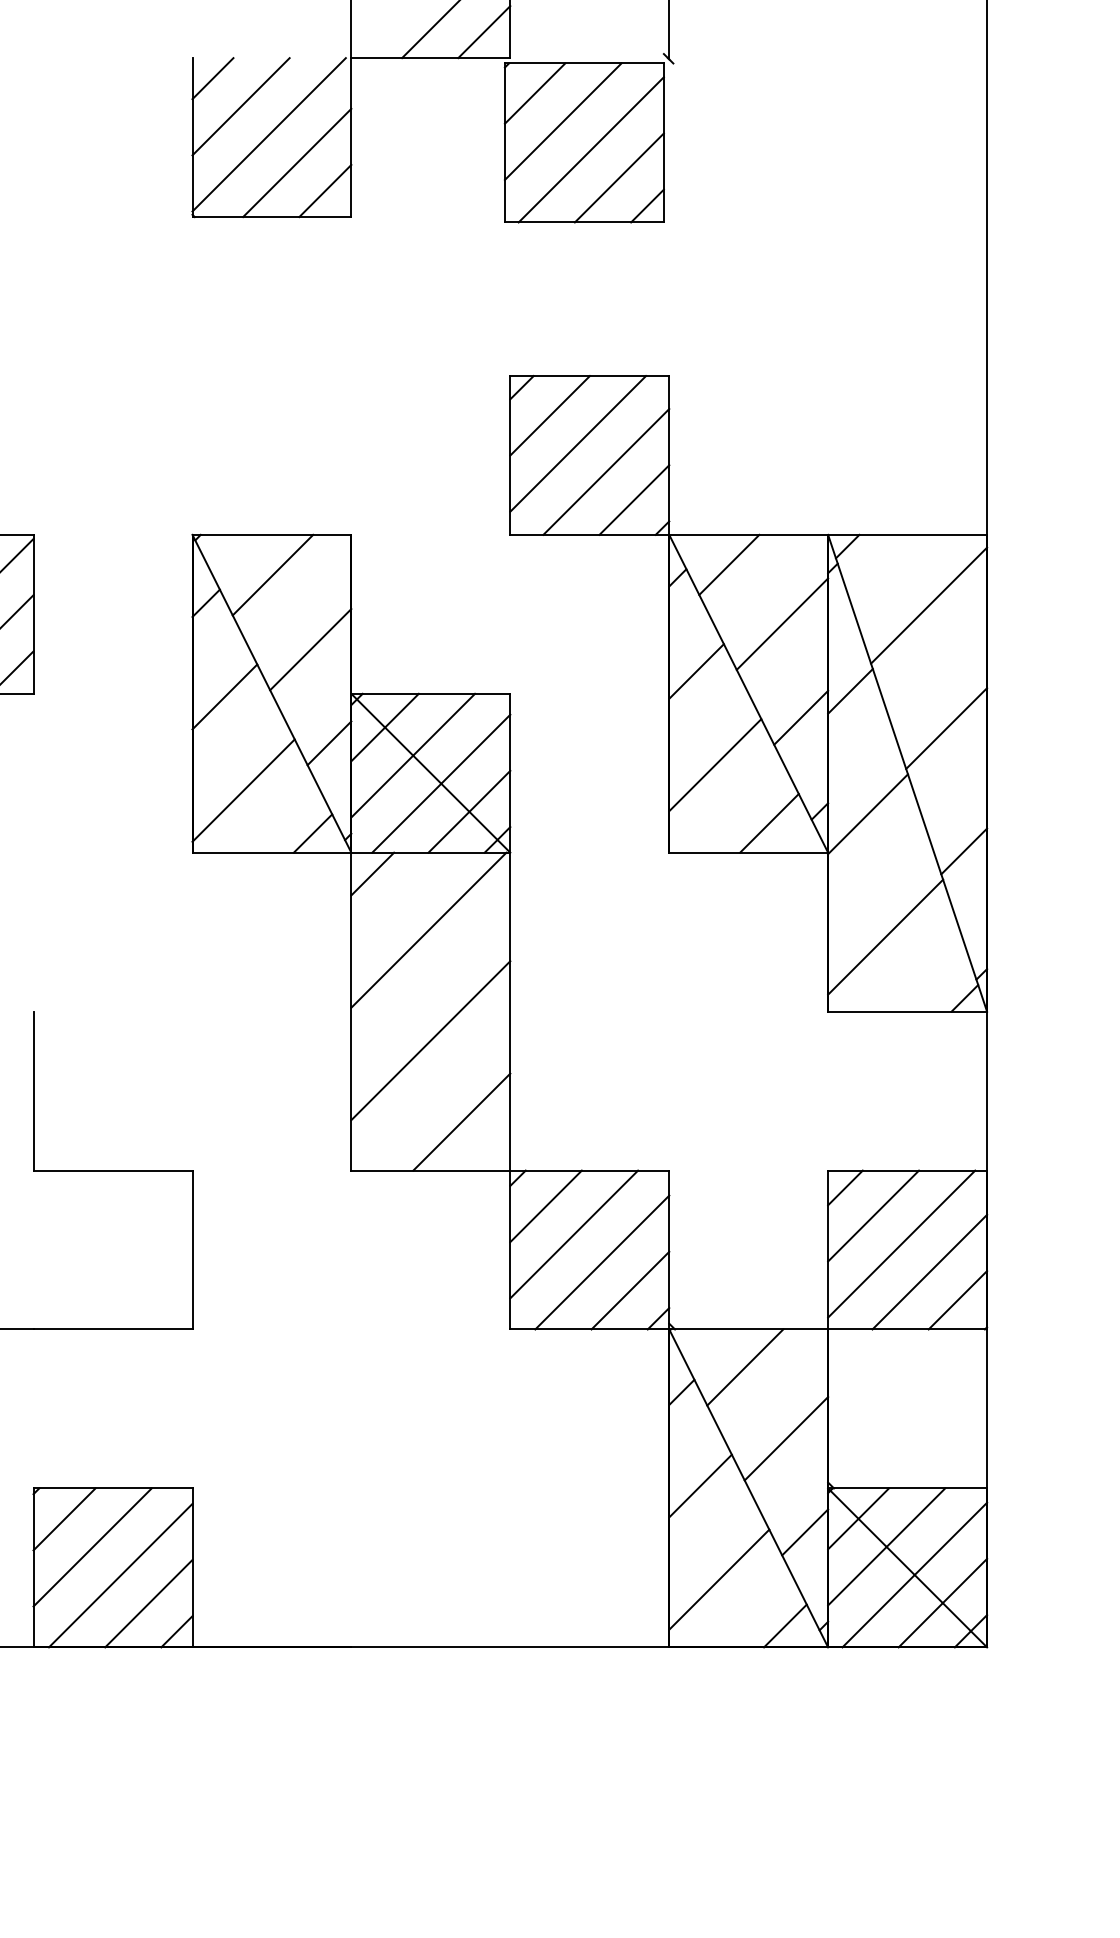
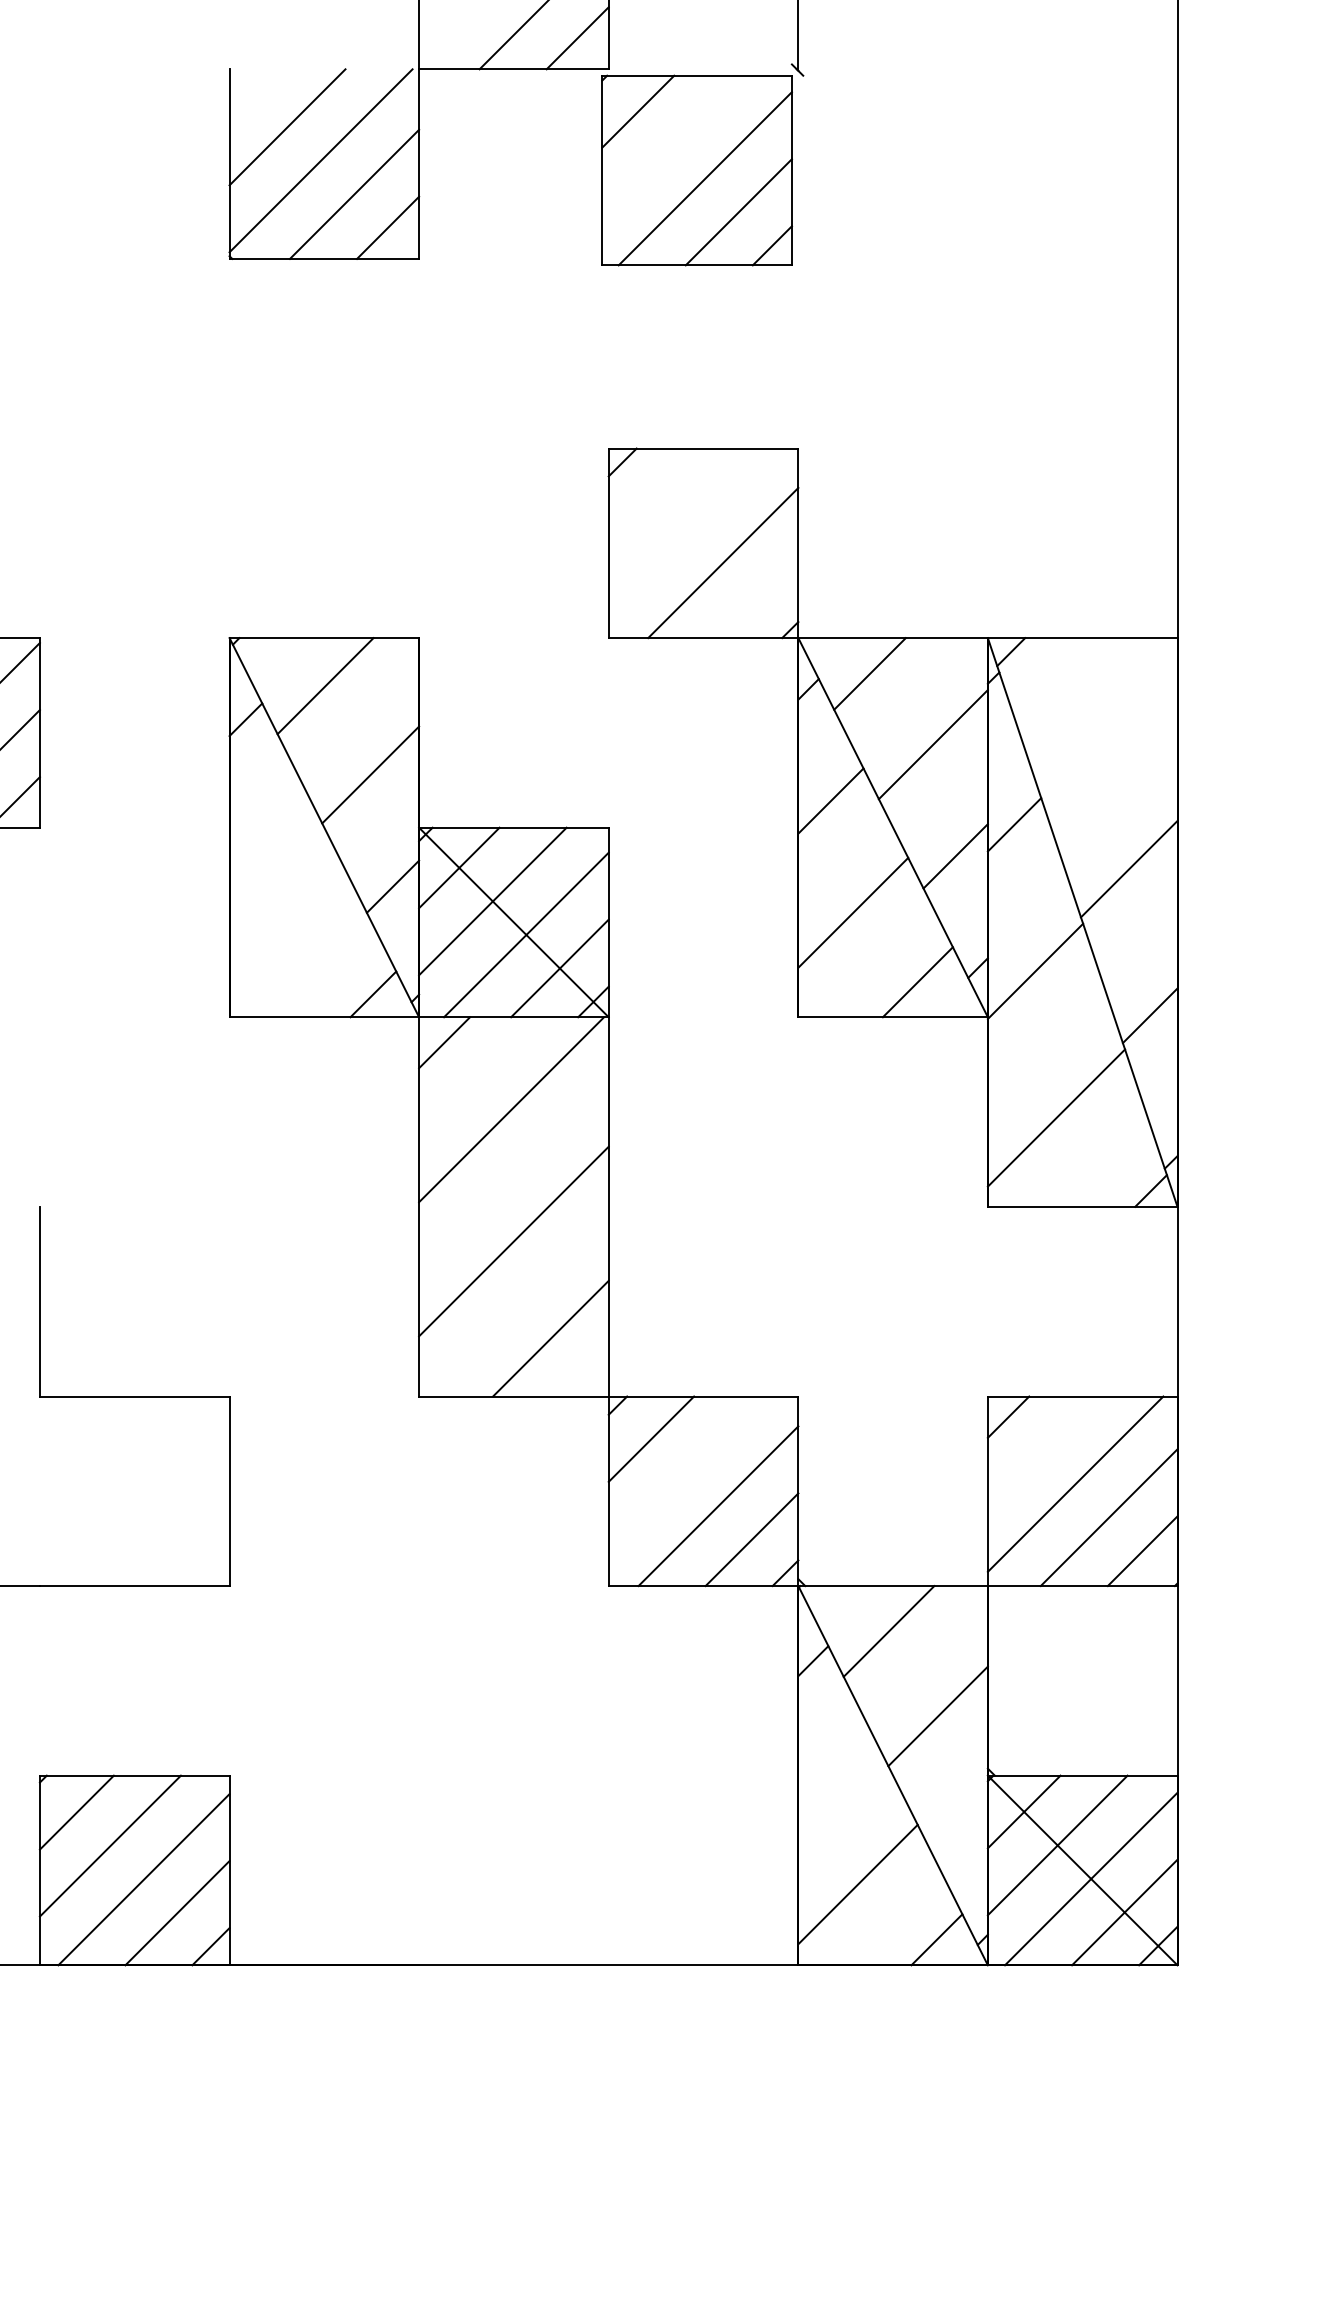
line: (212, 78) -> (253, 93), removed
line: (562, 121) -> (670, 144), removed
line: (549, 415) -> (655, 495), removed
line: (578, 443) -> (690, 529), removed
line: (634, 499) -> (756, 595), removed
line: (929, 605) -> (1108, 722), removed
line: (224, 696) -> (267, 830), removed
line: (243, 790) -> (290, 943), removed
line: (873, 1215) -> (1042, 1450), removed
line: (574, 1234) -> (685, 1472), removed
line: (700, 1485) -> (835, 1772), removed
line: (805, 1532) -> (960, 1828), removed

